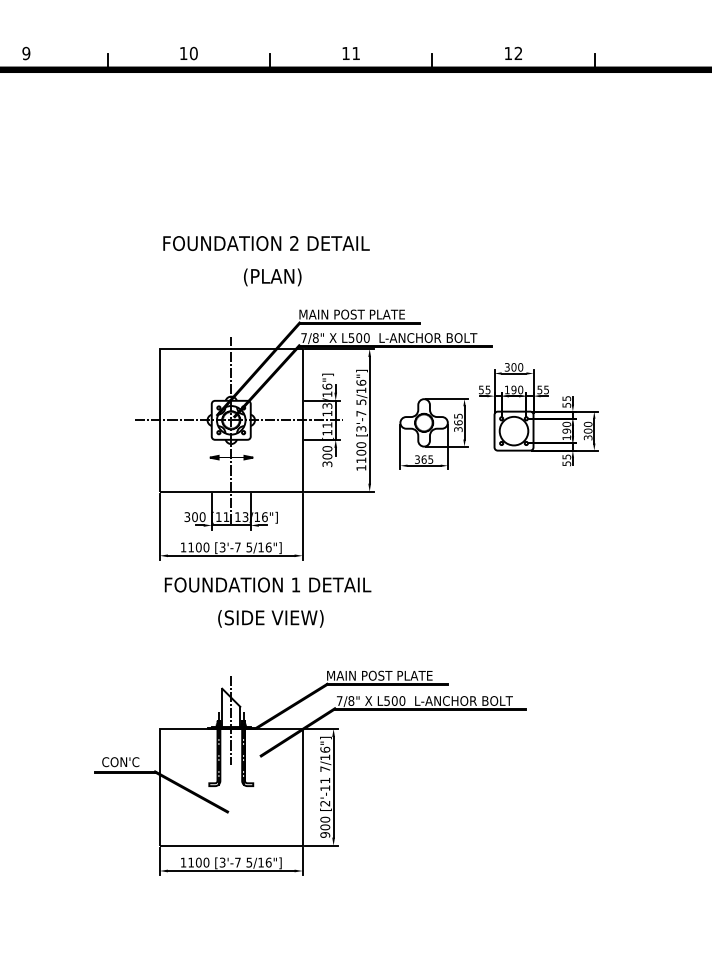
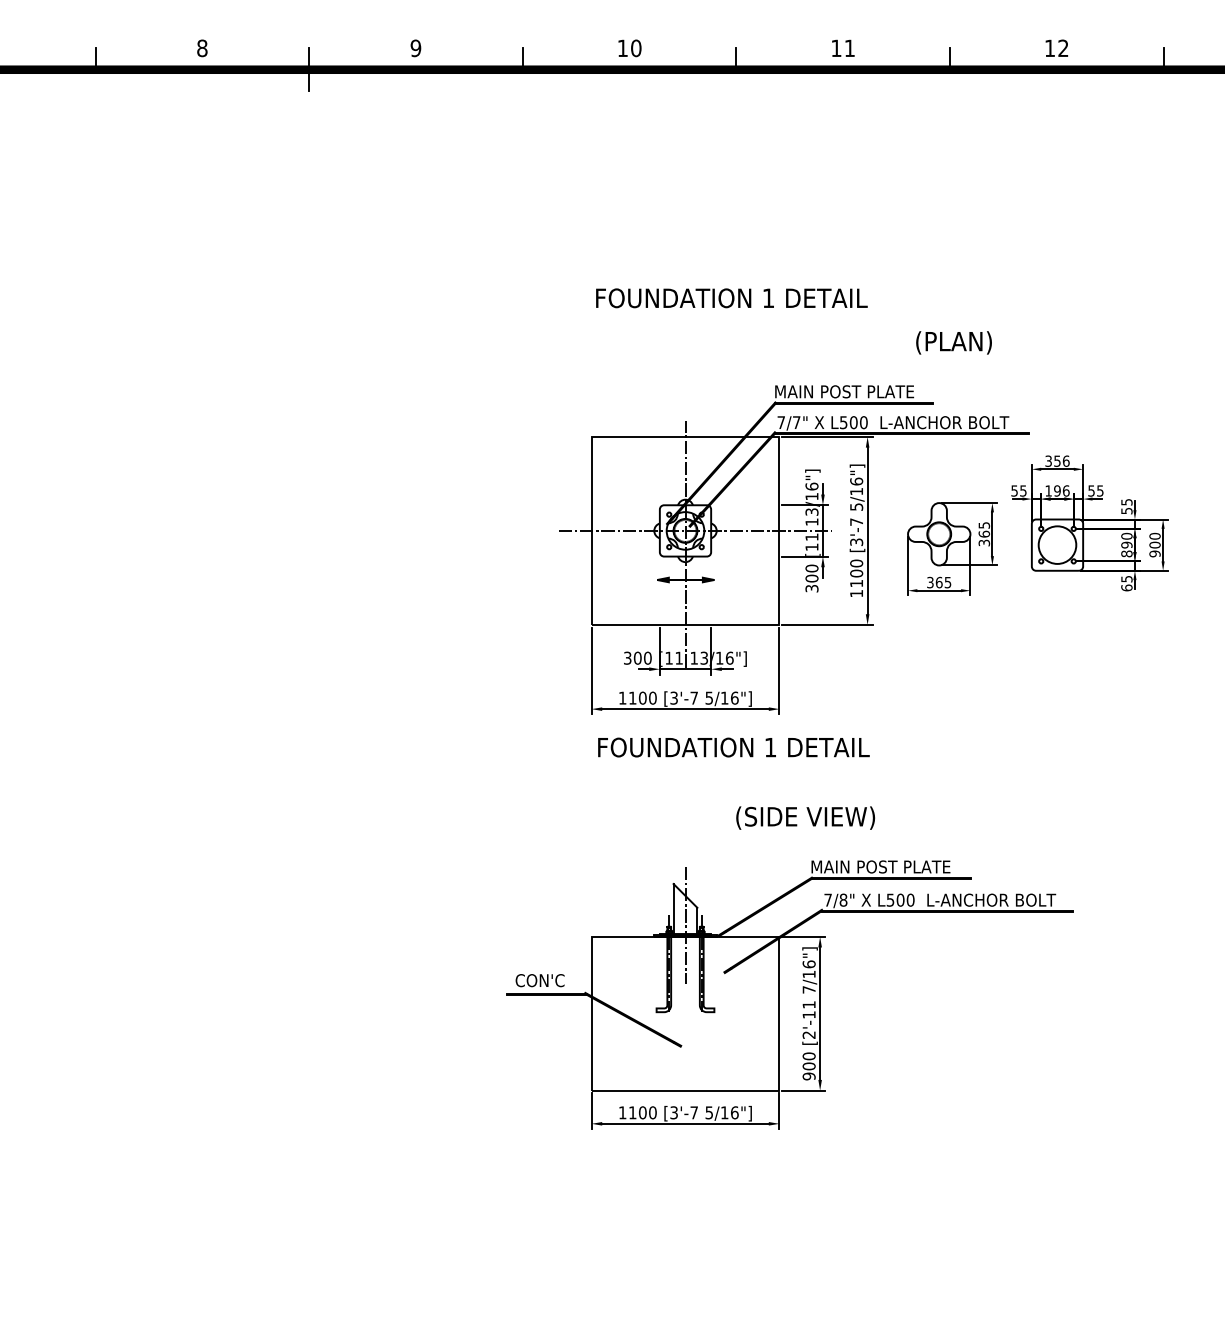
text: (293, 242) -> (767, 297), 2 -> 1
text: (272, 277) -> (953, 342), moved
text: (315, 337) -> (796, 422), 7/8" -> 7/7"
text: (517, 366) -> (1061, 460), 300 -> 356
text: (520, 389) -> (1066, 490), 190 -> 196
text: (566, 437) -> (1126, 553), 190 -> 890
text: (587, 437) -> (1154, 553), 300 -> 900
text: (566, 463) -> (1126, 587), 55 -> 65
text: (270, 618) -> (805, 817), moved

